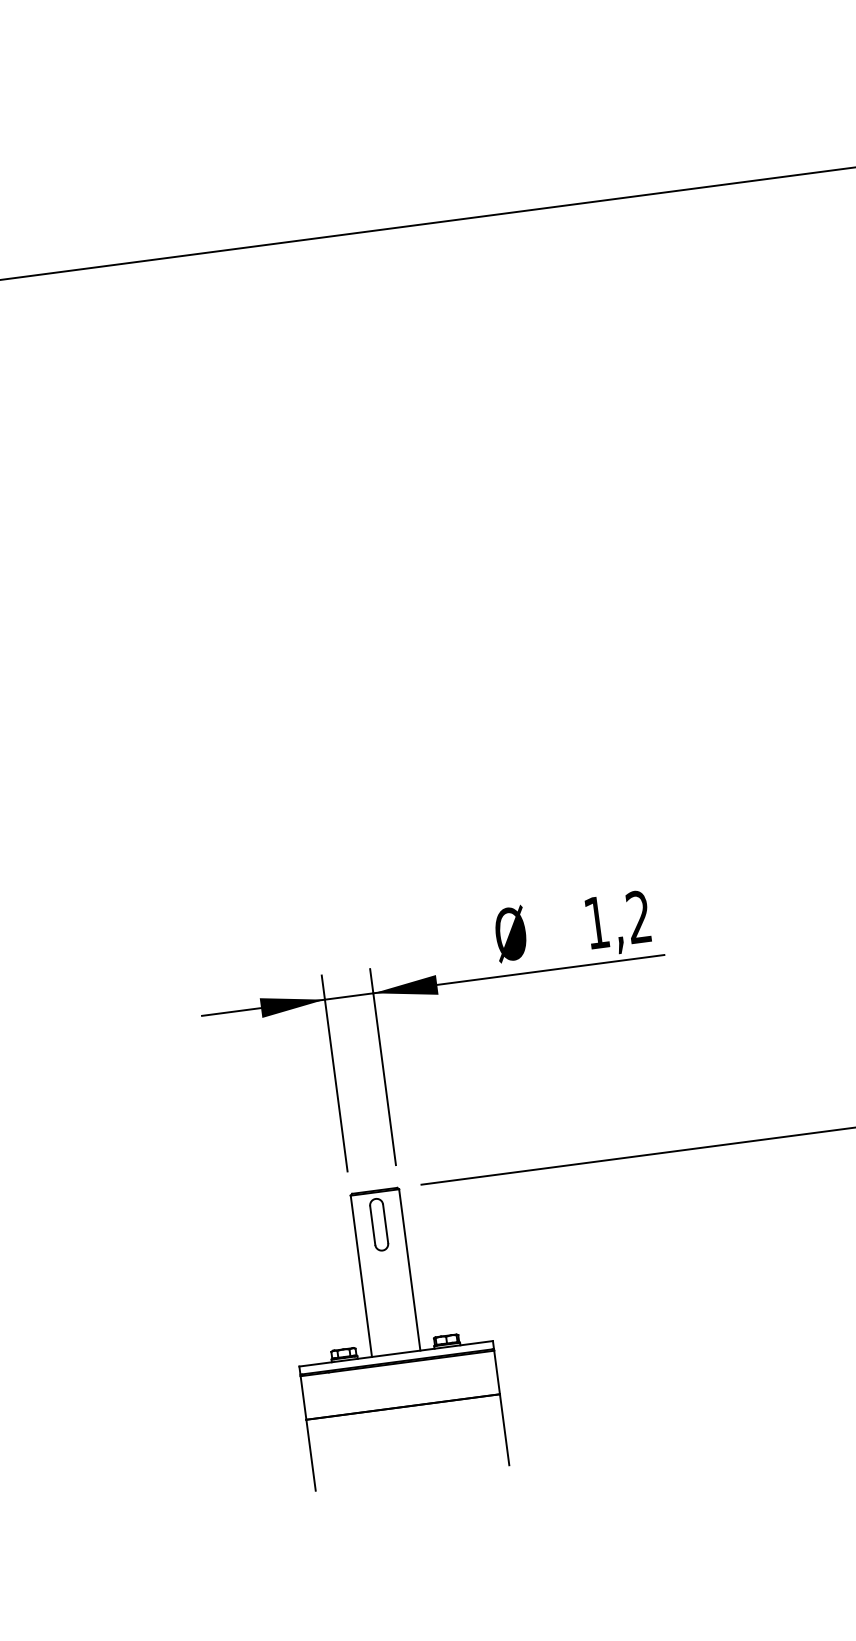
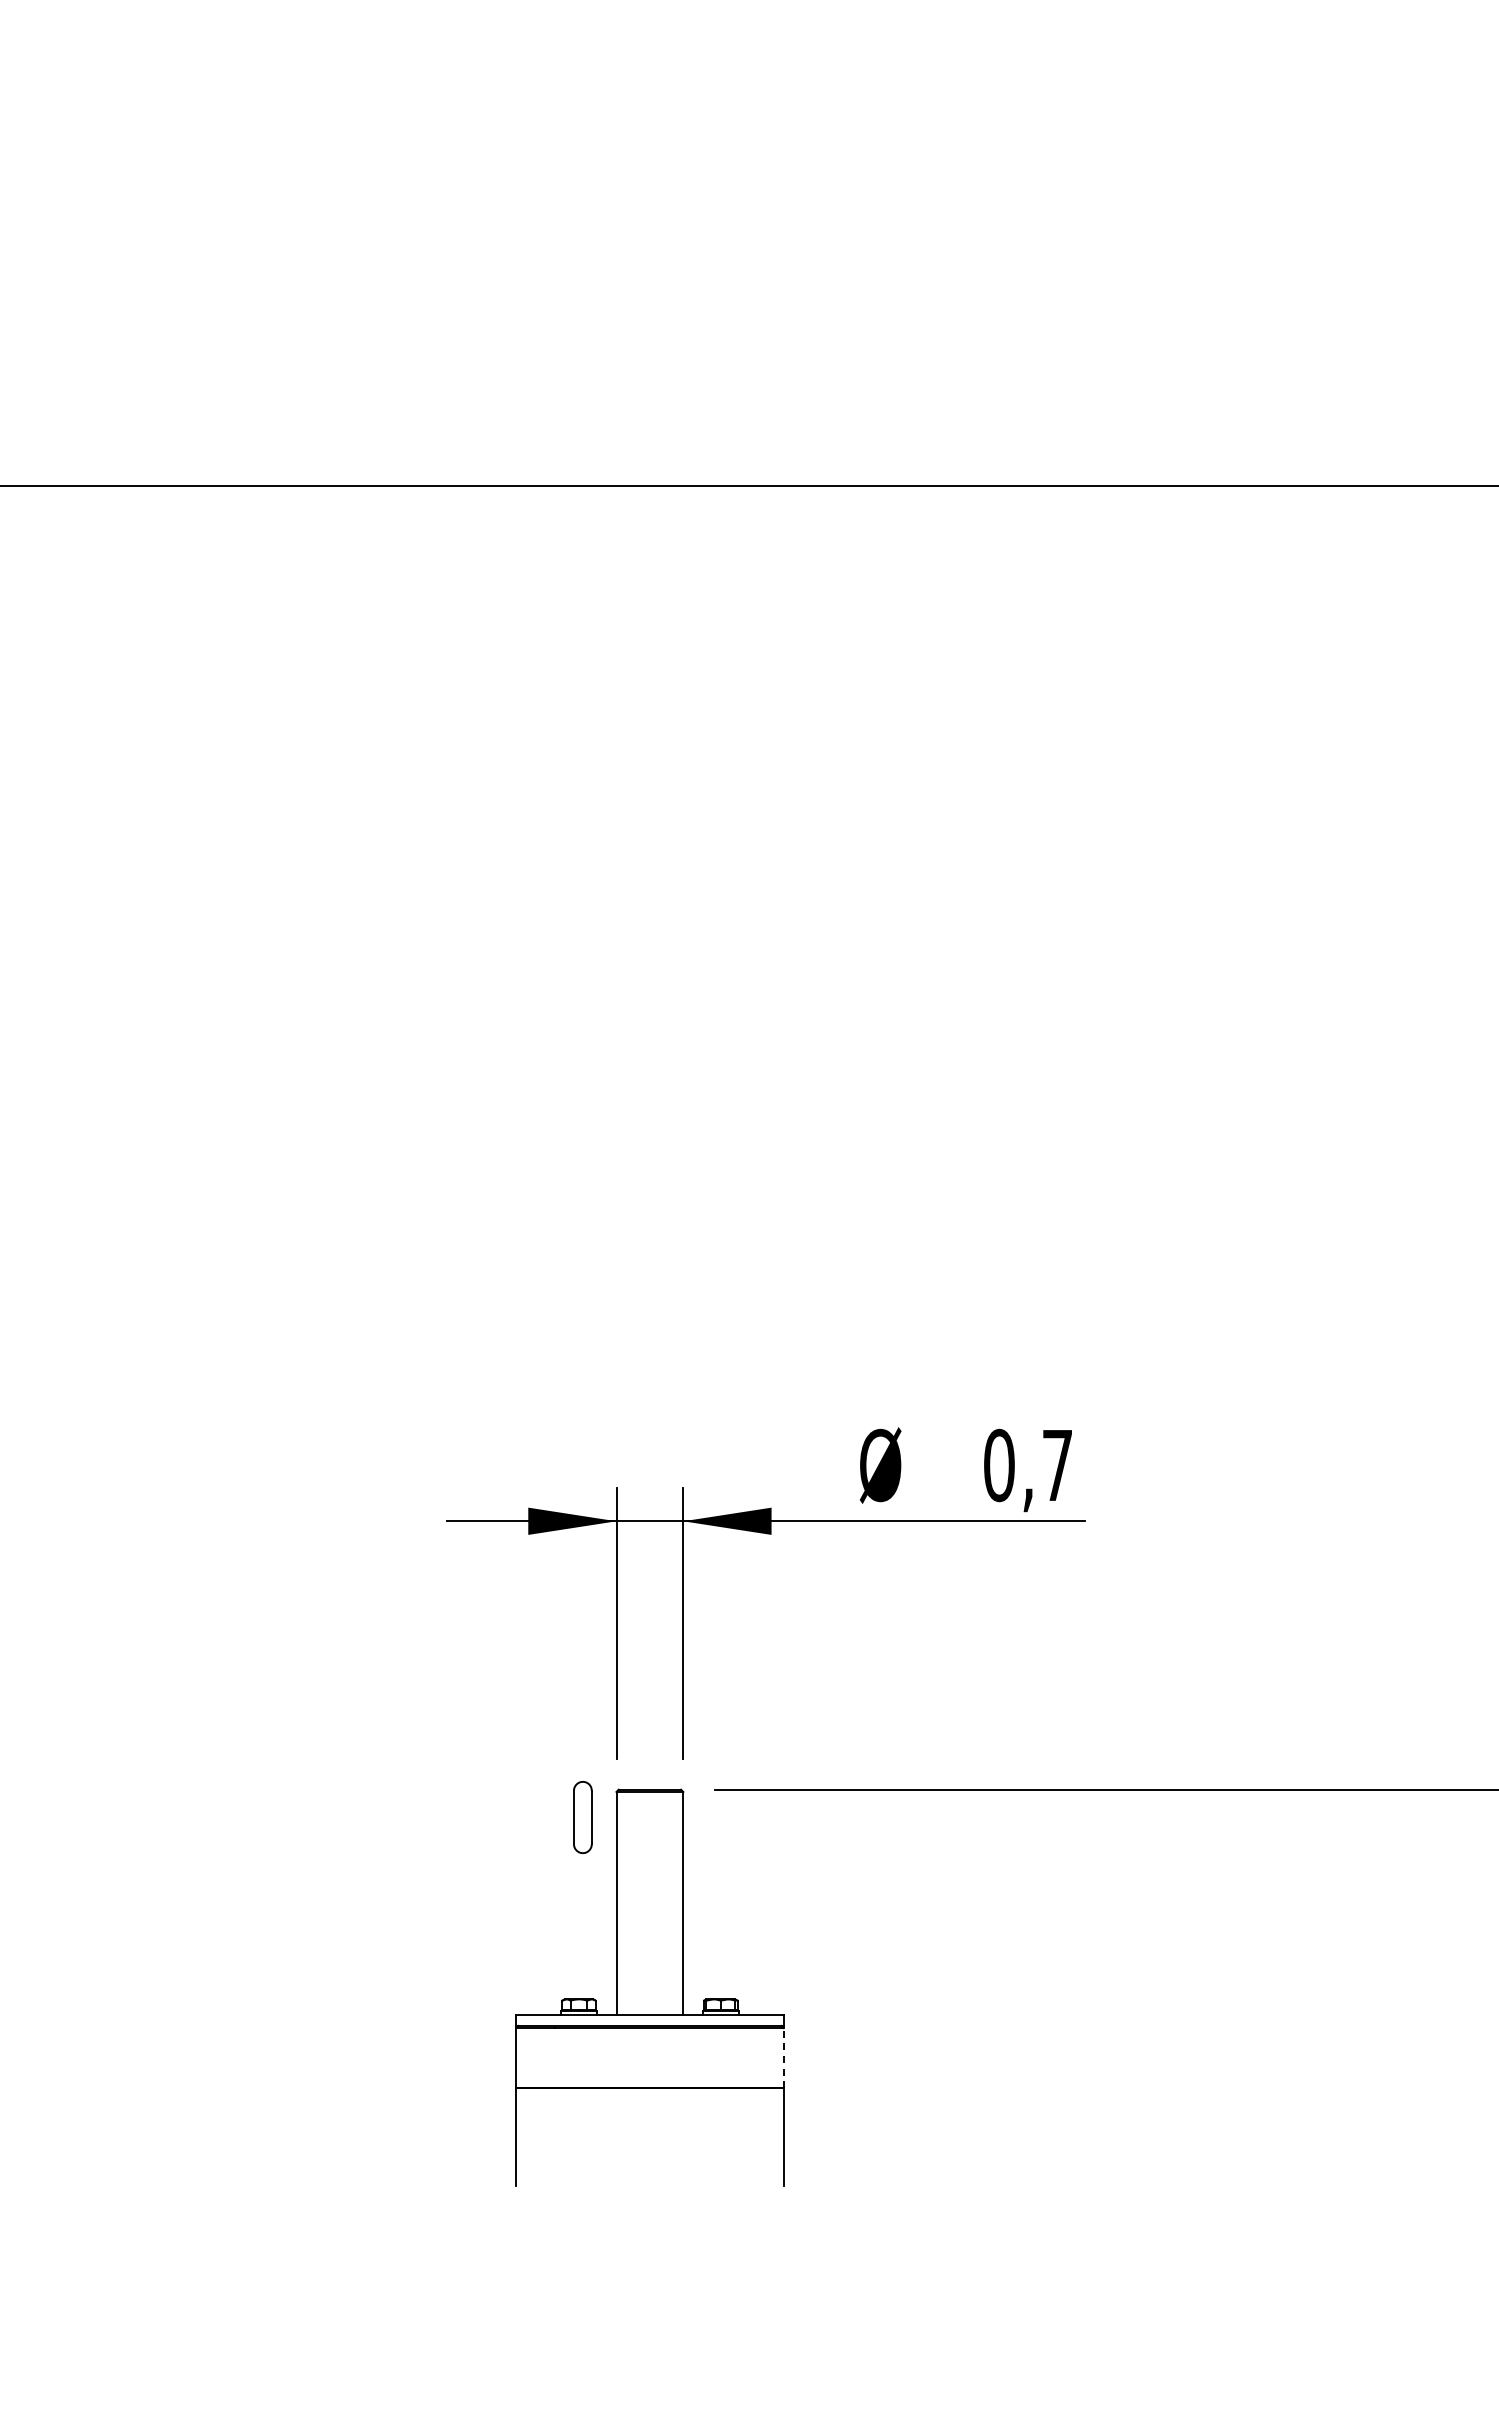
text: (617, 920) -> (1027, 1465), 1,2 -> 0,7
part: (378, 1224) -> (582, 1817), moved
line: (496, 1372) -> (783, 2057), solid -> dashed

